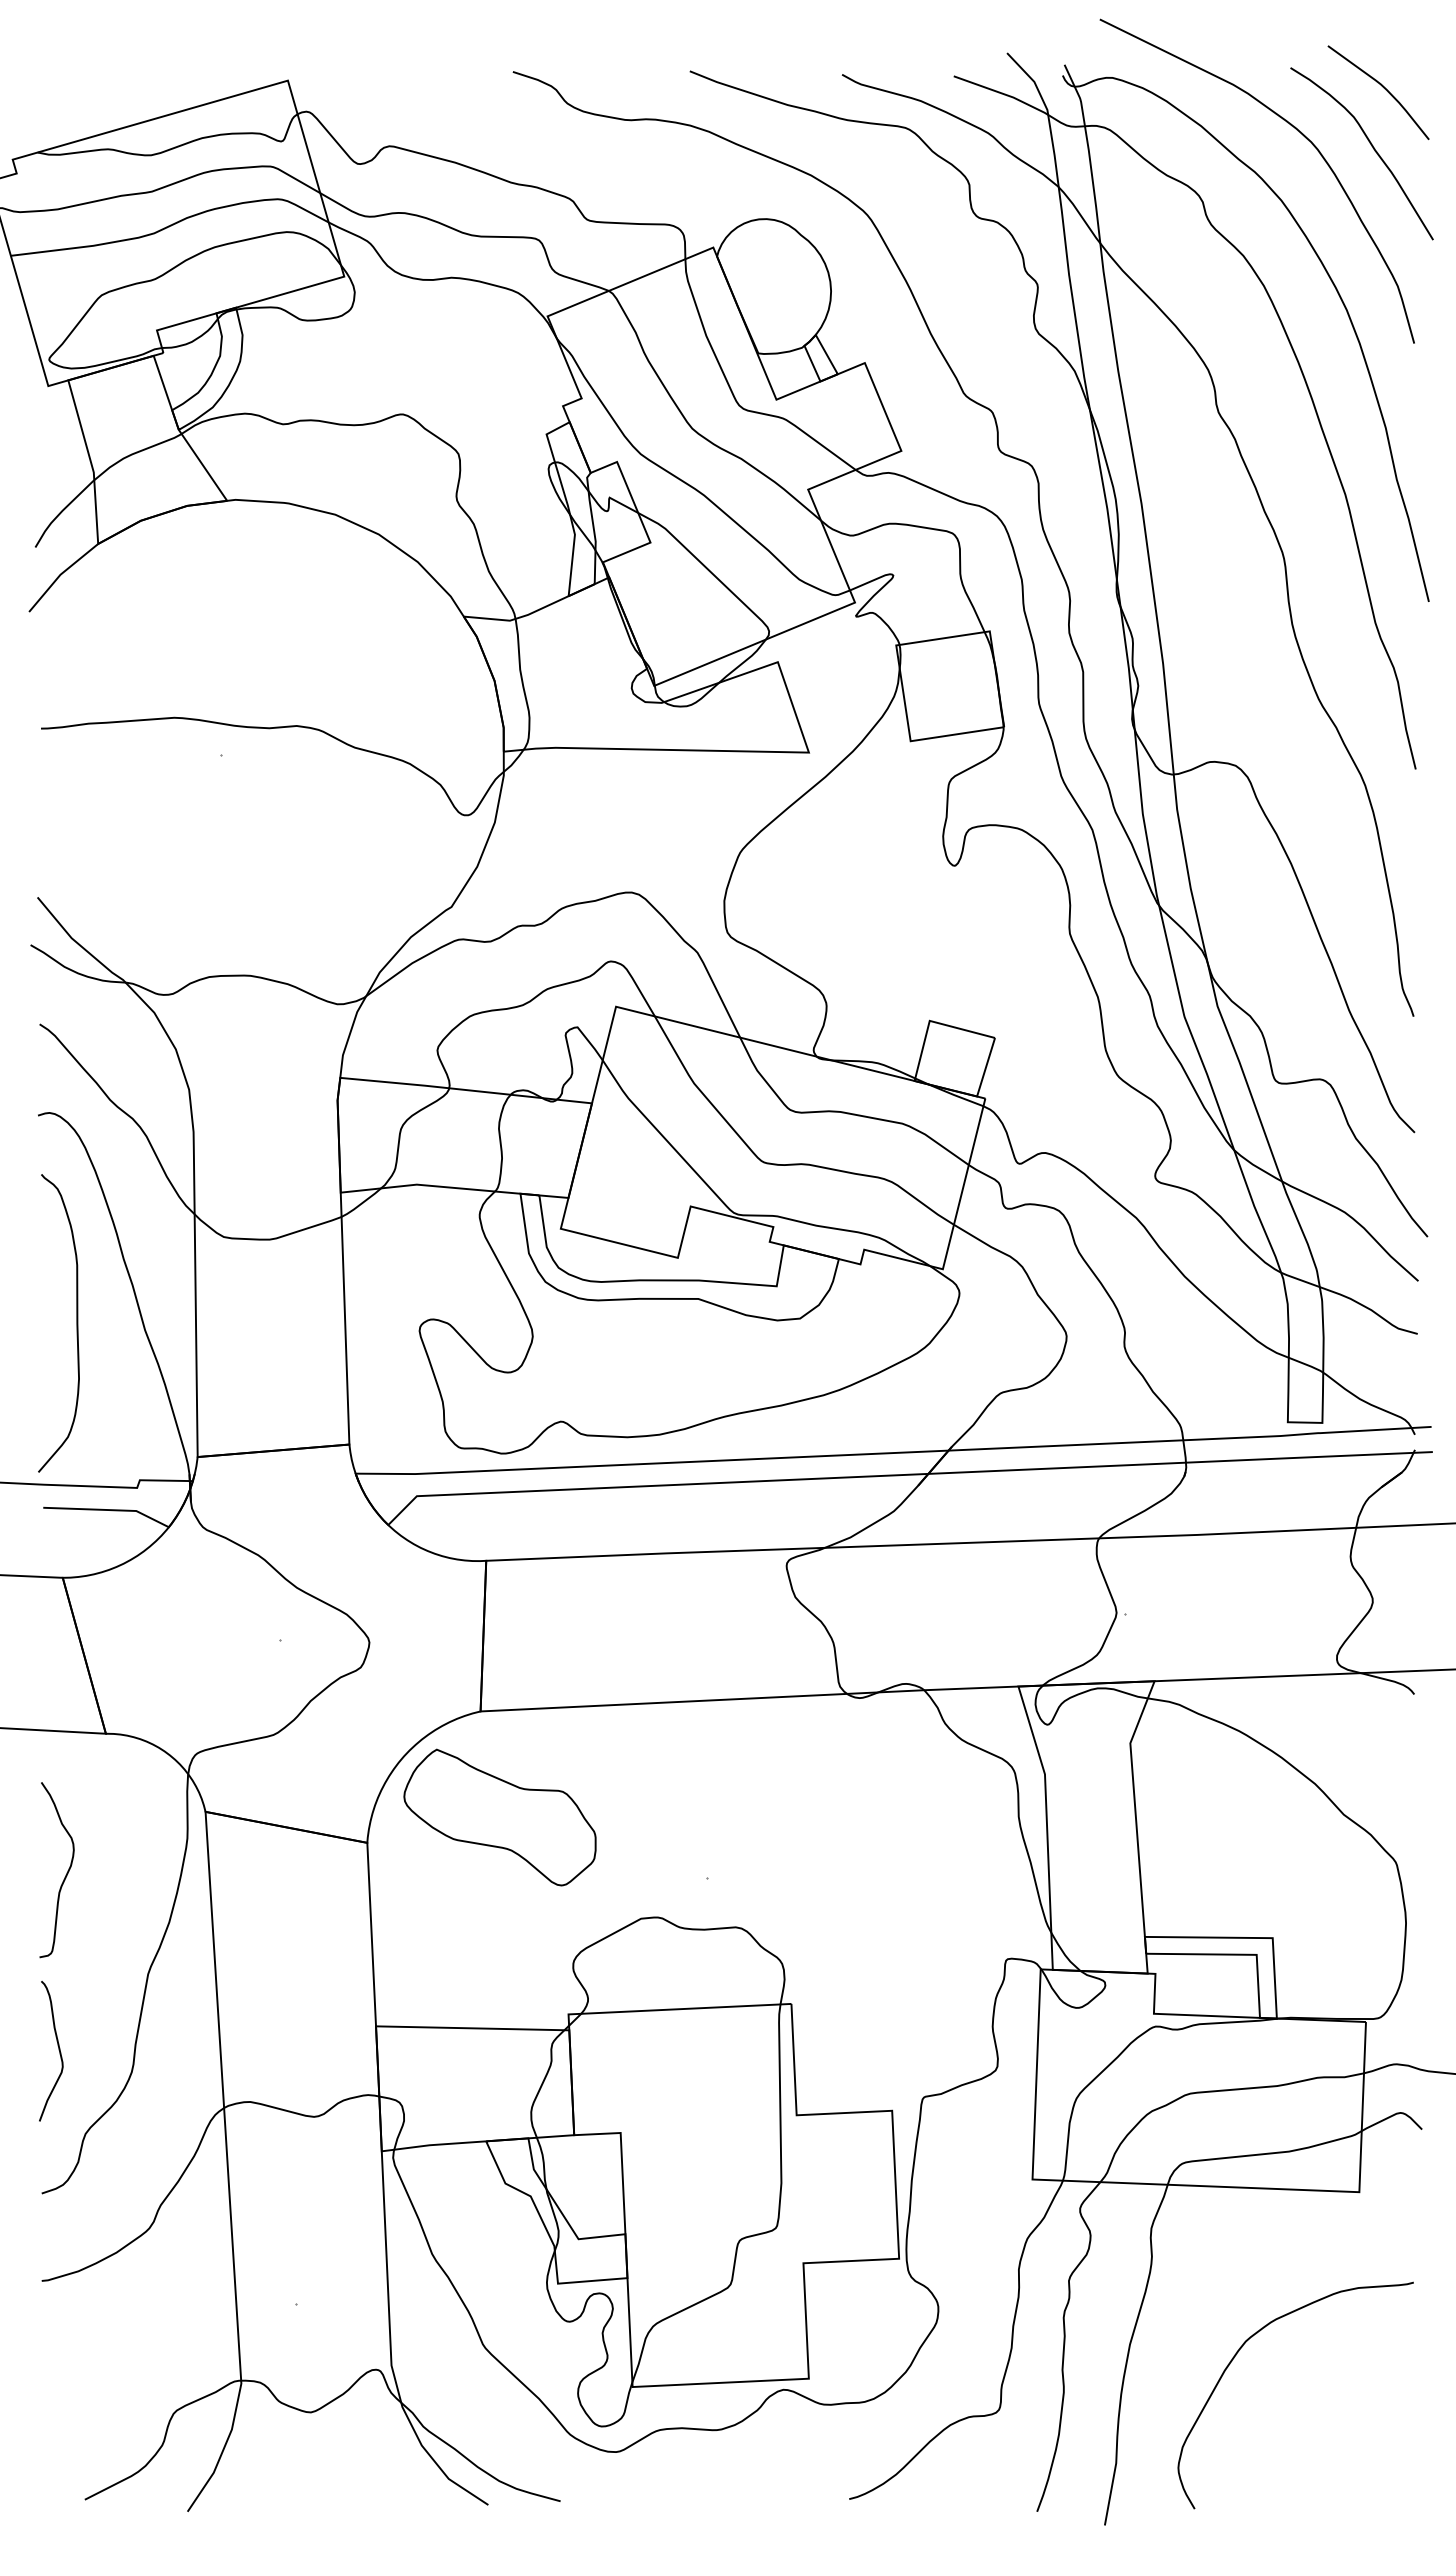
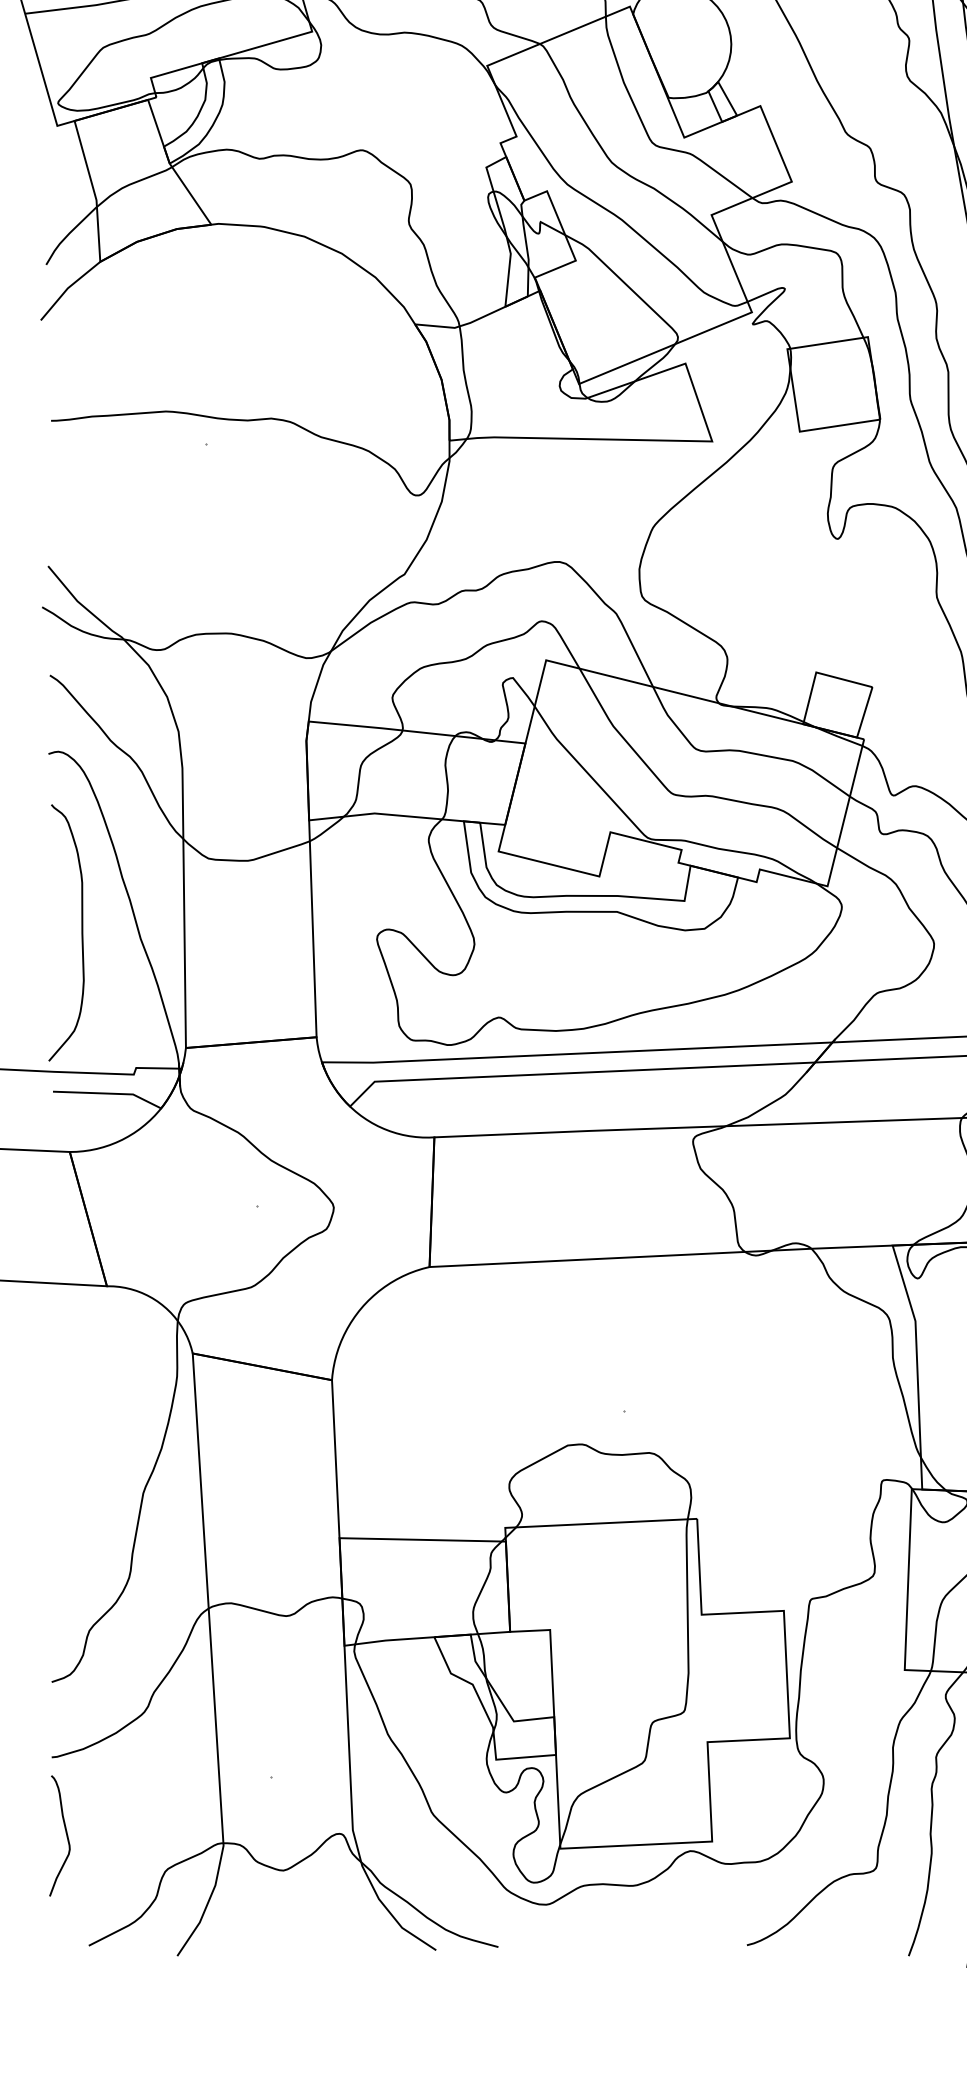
part: (499, 1817) -> (445, 1358), removed
curve: (66, 1872) -> (73, 1405), removed
curve: (58, 2050) -> (66, 1835), moved

